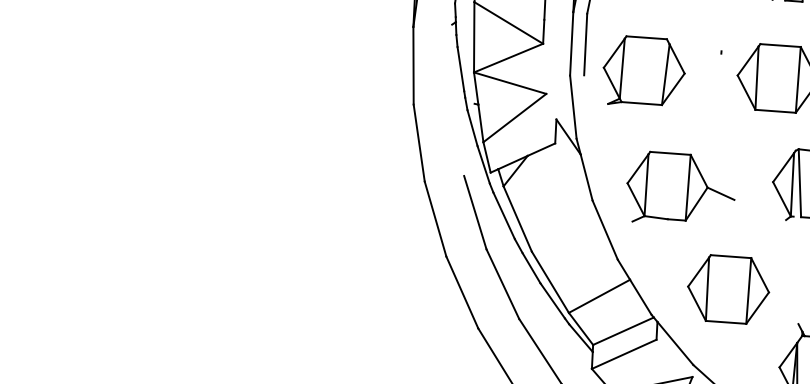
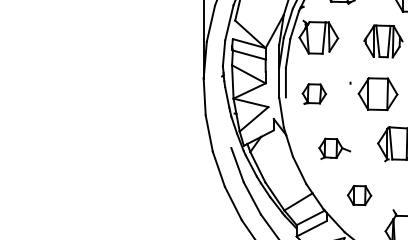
part: (644, 70) -> (314, 93), size x0.6
part: (680, 187) -> (334, 148), size x0.6
part: (728, 289) -> (359, 195), size x0.6

